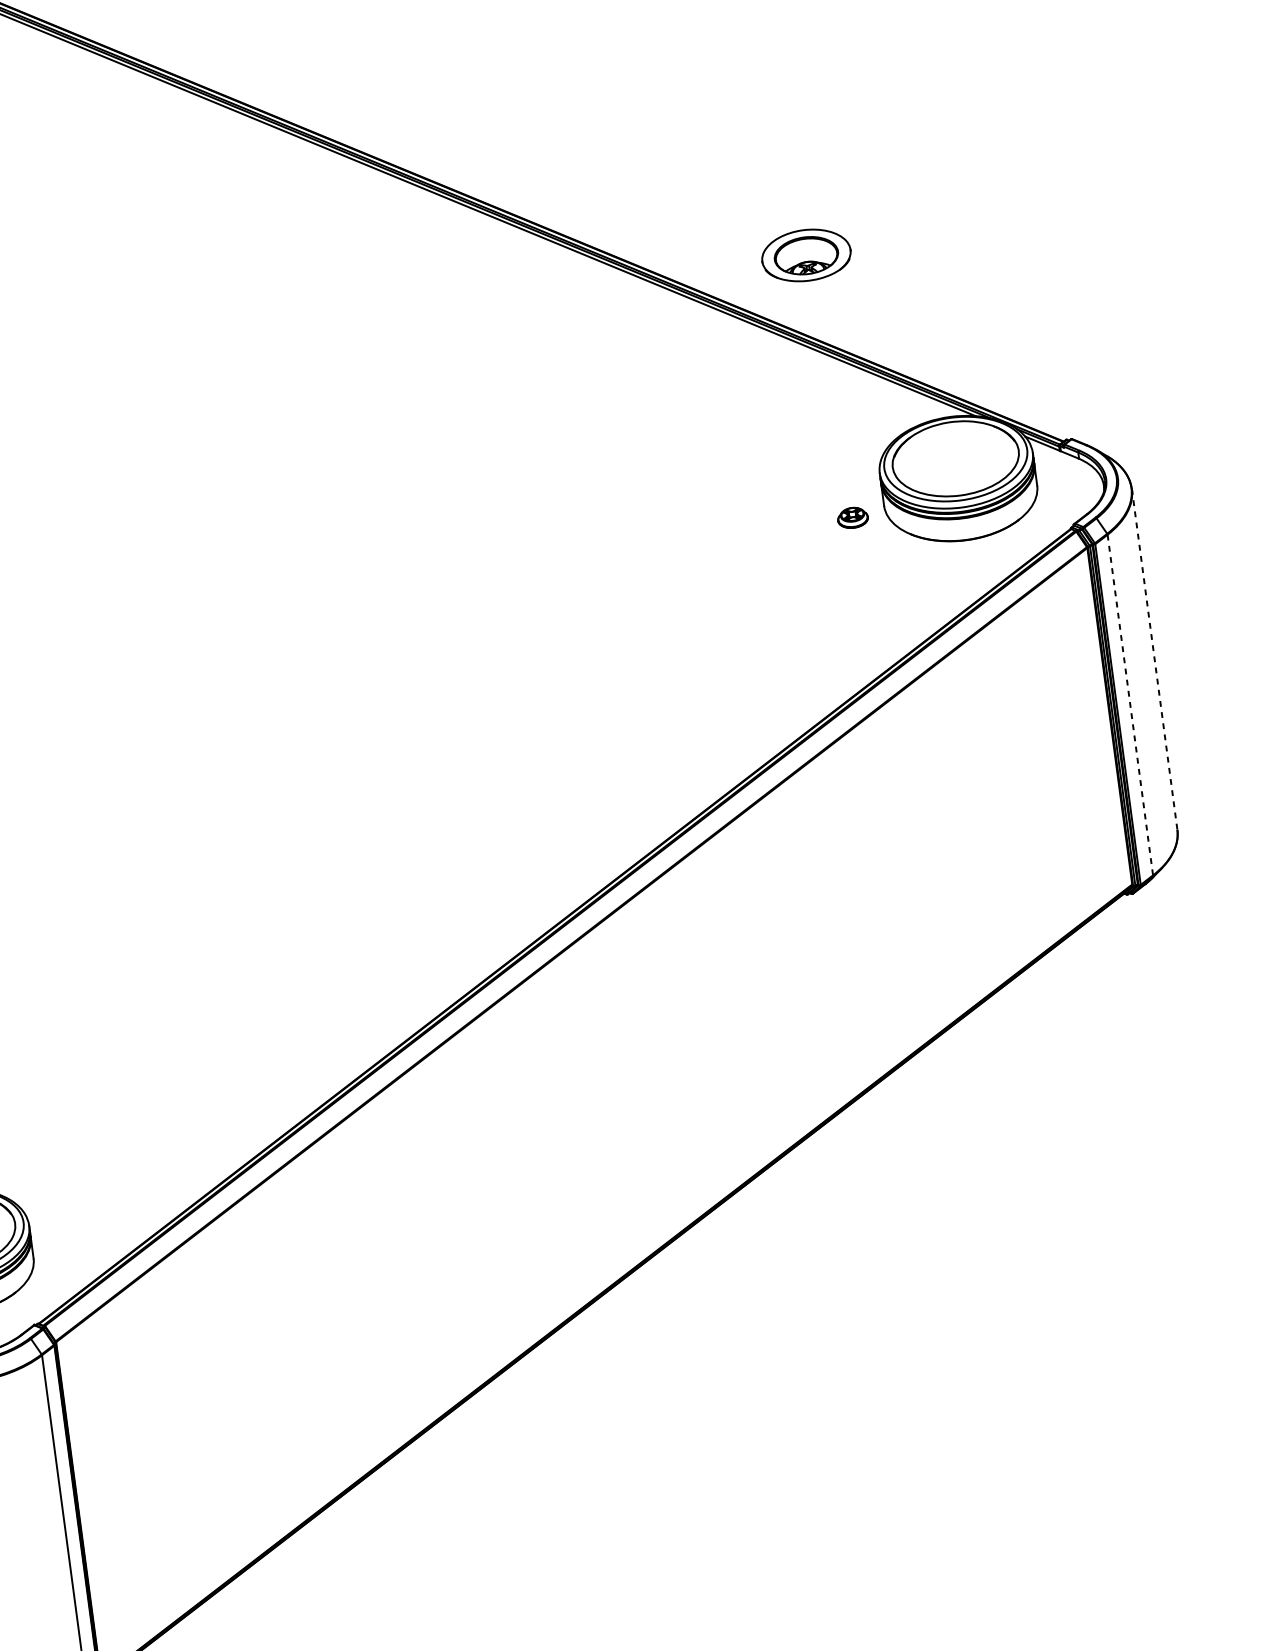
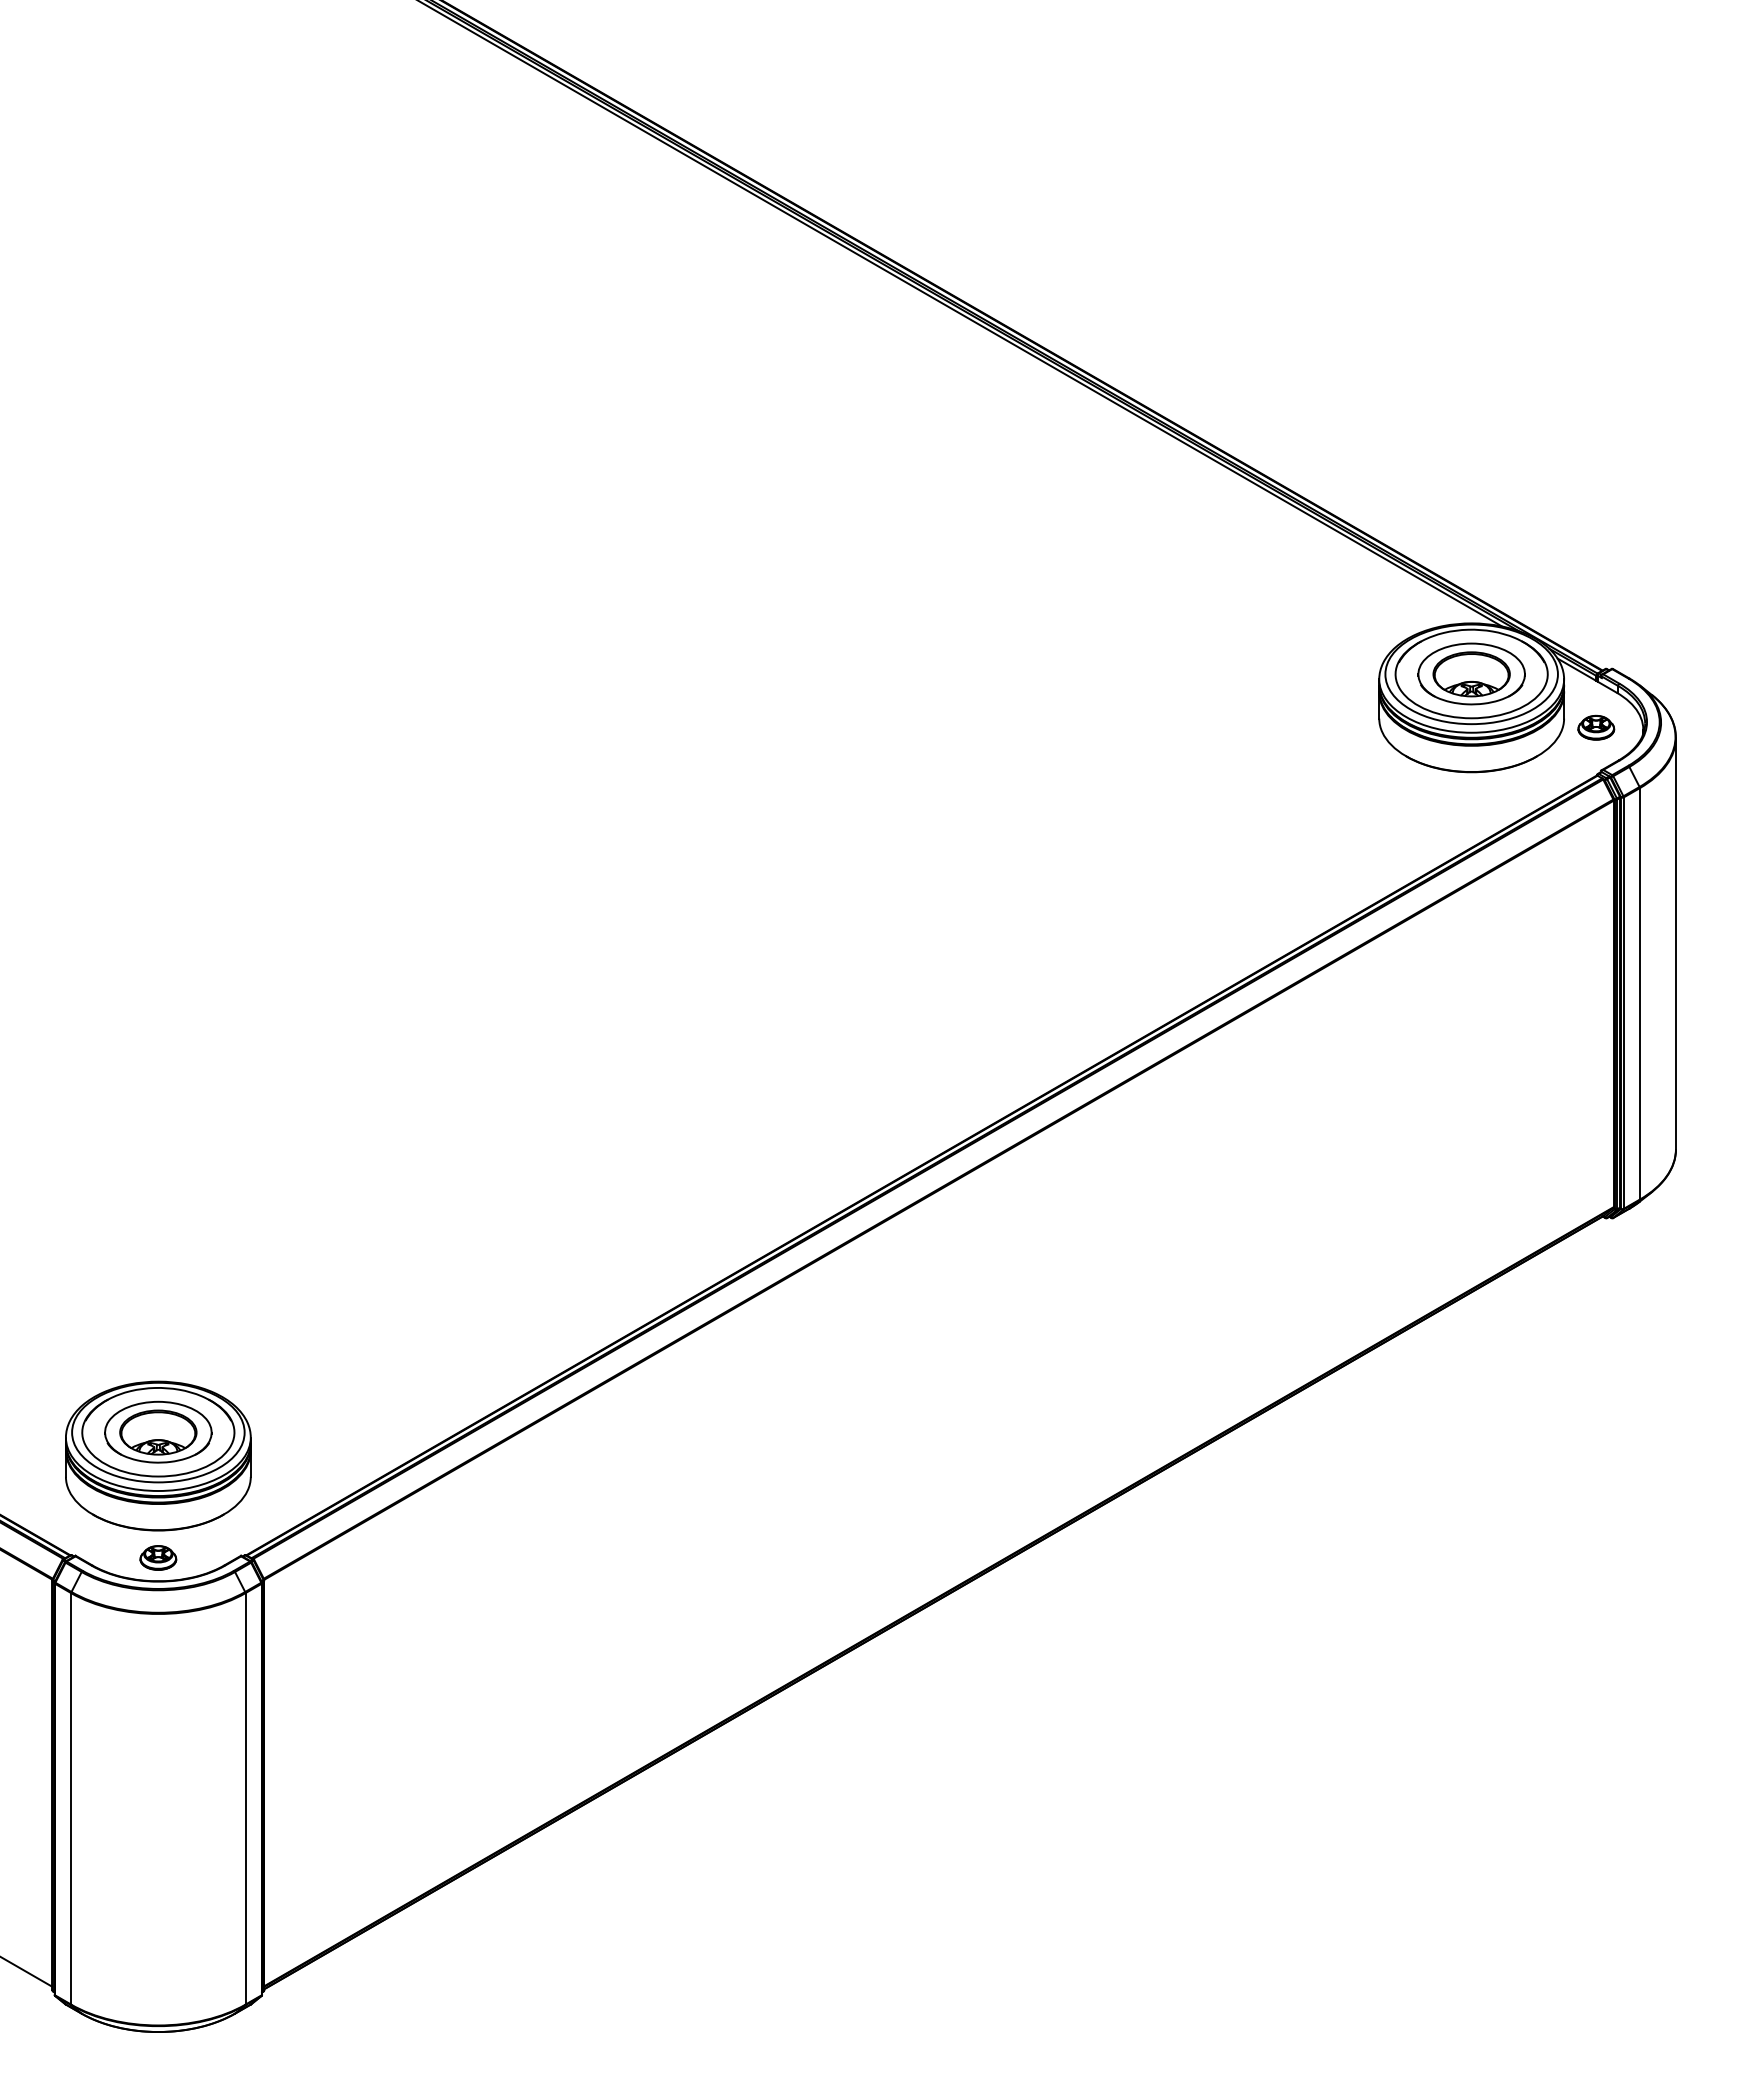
part: (806, 255) -> (1471, 673), moved
part: (853, 517) -> (1596, 727), moved
line: (1154, 659) -> (1675, 943), dashed -> solid
line: (1129, 704) -> (1639, 993), dashed -> solid

